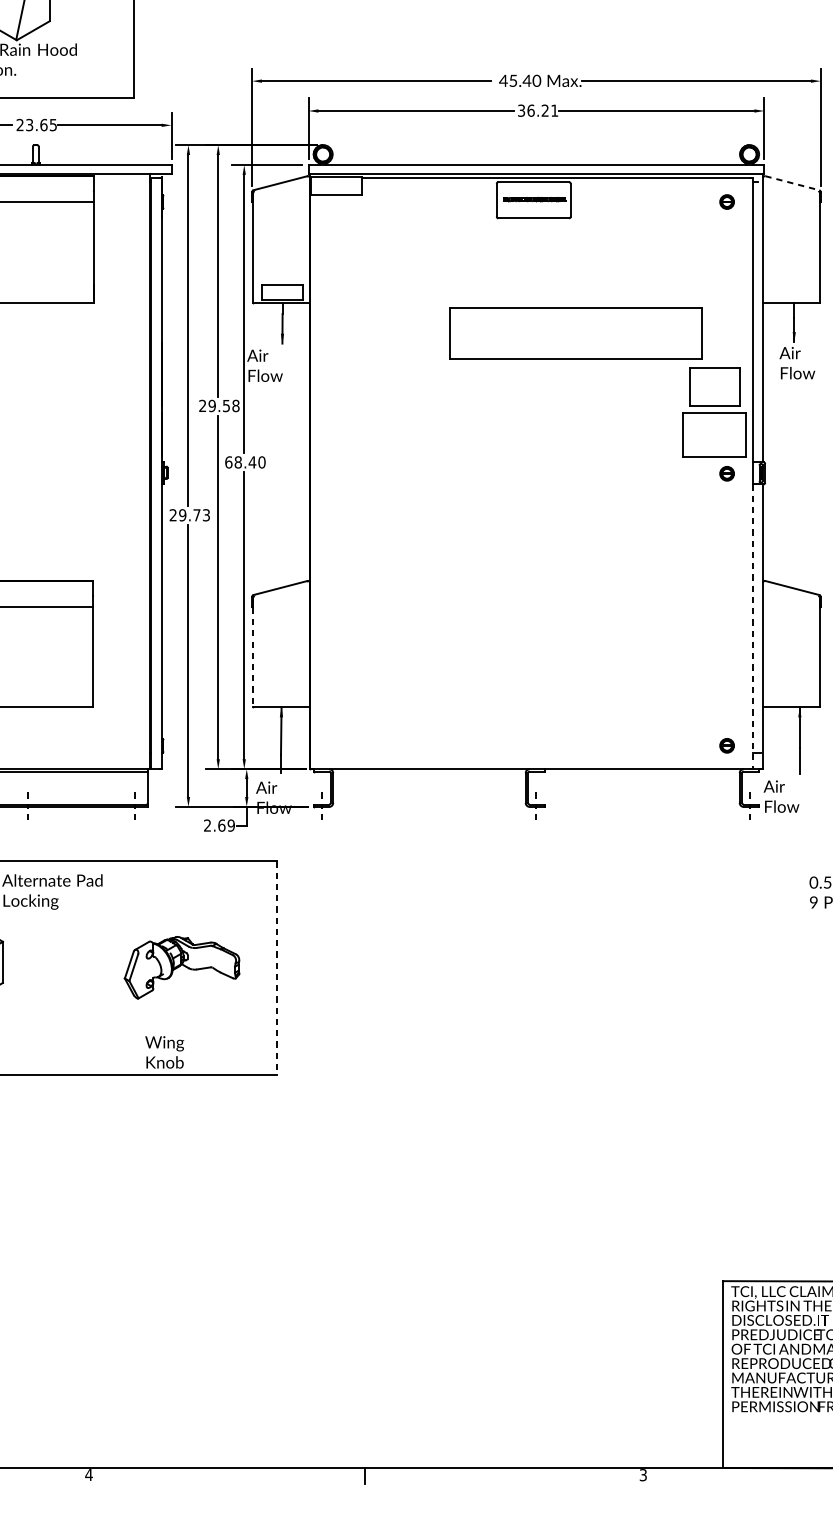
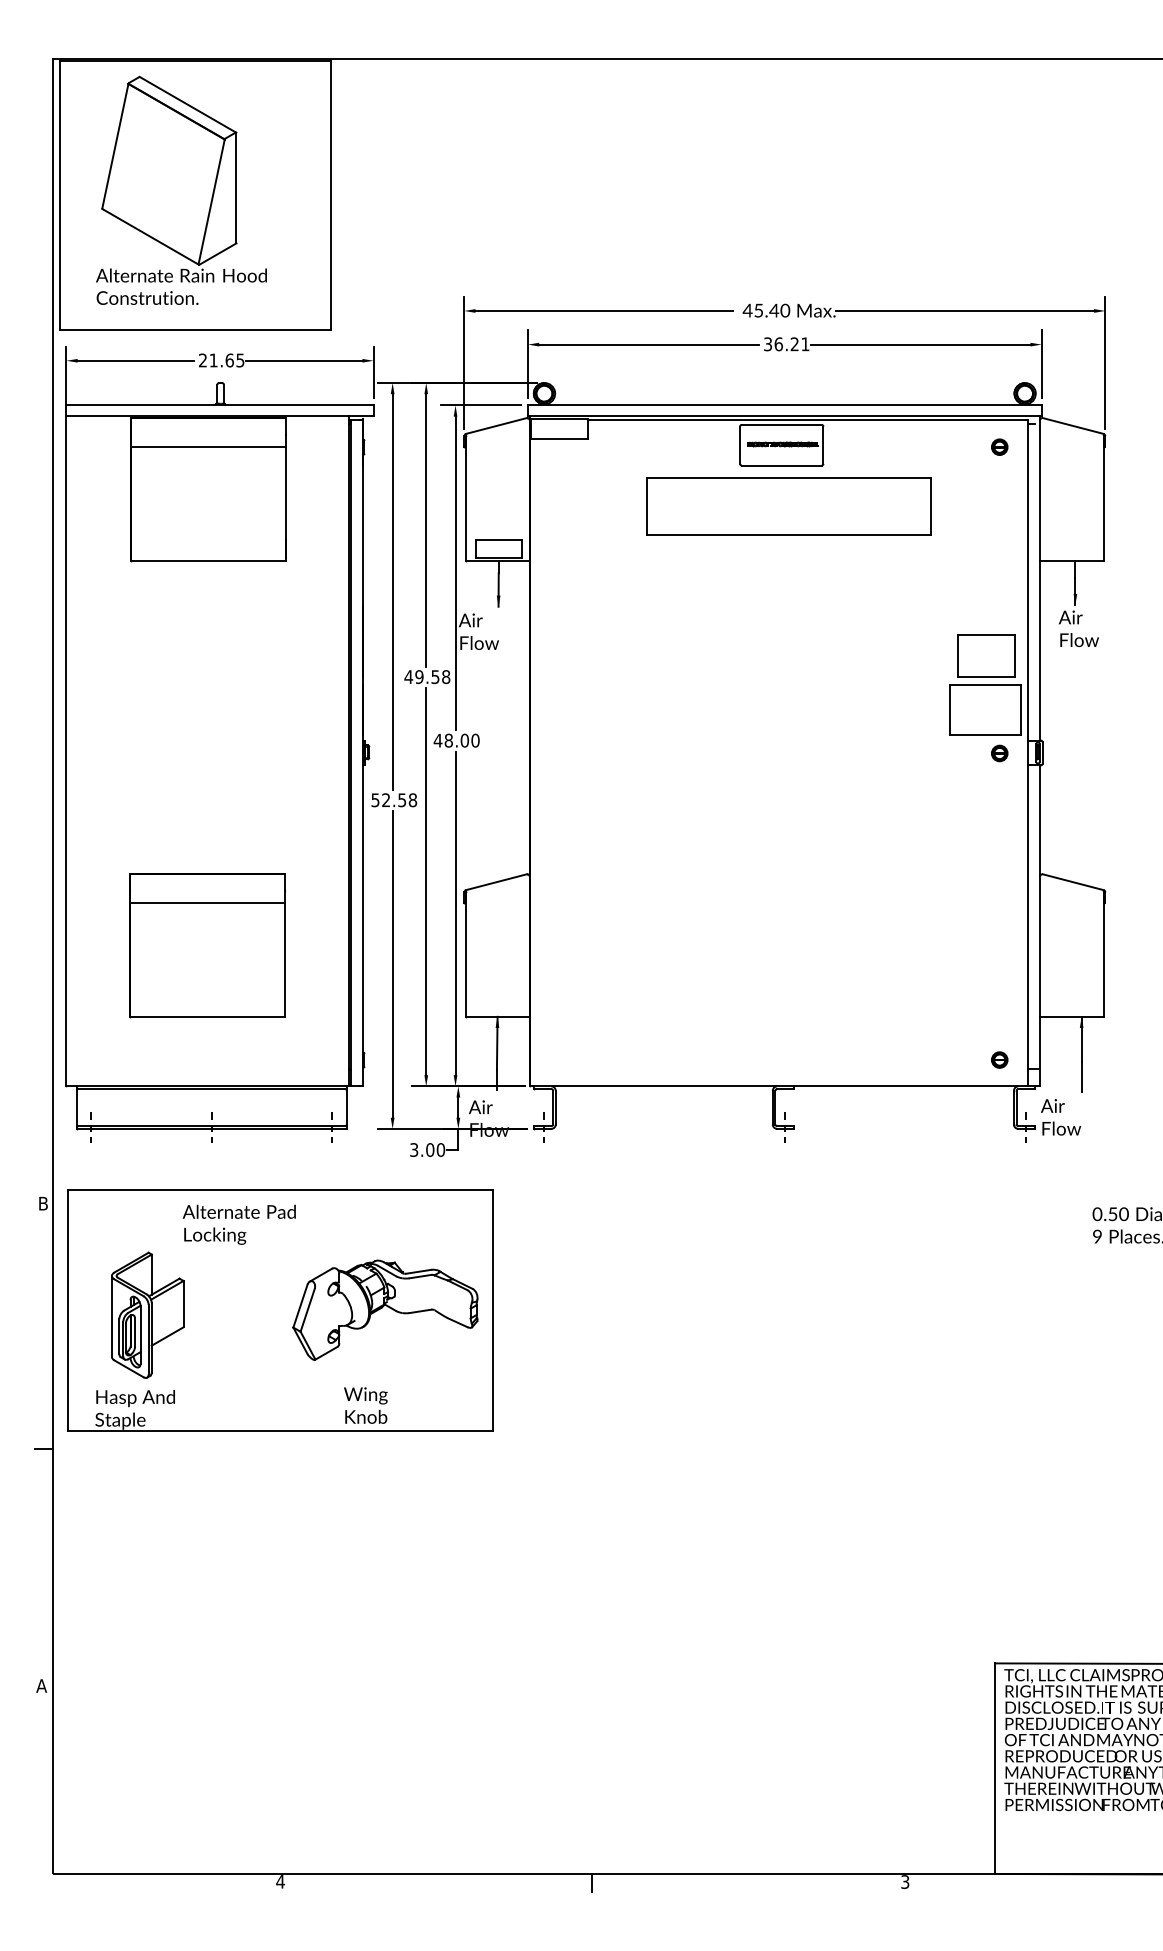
text: (29, 125) -> (213, 360), 23.65 -> 21.65
line: (792, 183) -> (1073, 426), dashed -> solid
part: (576, 333) -> (788, 506), moved
text: (202, 405) -> (408, 676), 29.58 -> 49.58
text: (240, 462) -> (451, 740), 68.40 -> 48.00
text: (190, 515) -> (394, 800), 29.73 -> 52.58
line: (752, 627) -> (1028, 926), dashed -> solid
line: (253, 652) -> (465, 954), dashed -> solid
text: (219, 825) -> (427, 1149), 2.69 -> 3.00
part: (182, 967) -> (385, 1309), size x1.43
line: (277, 968) -> (492, 1311), dashed -> solid

